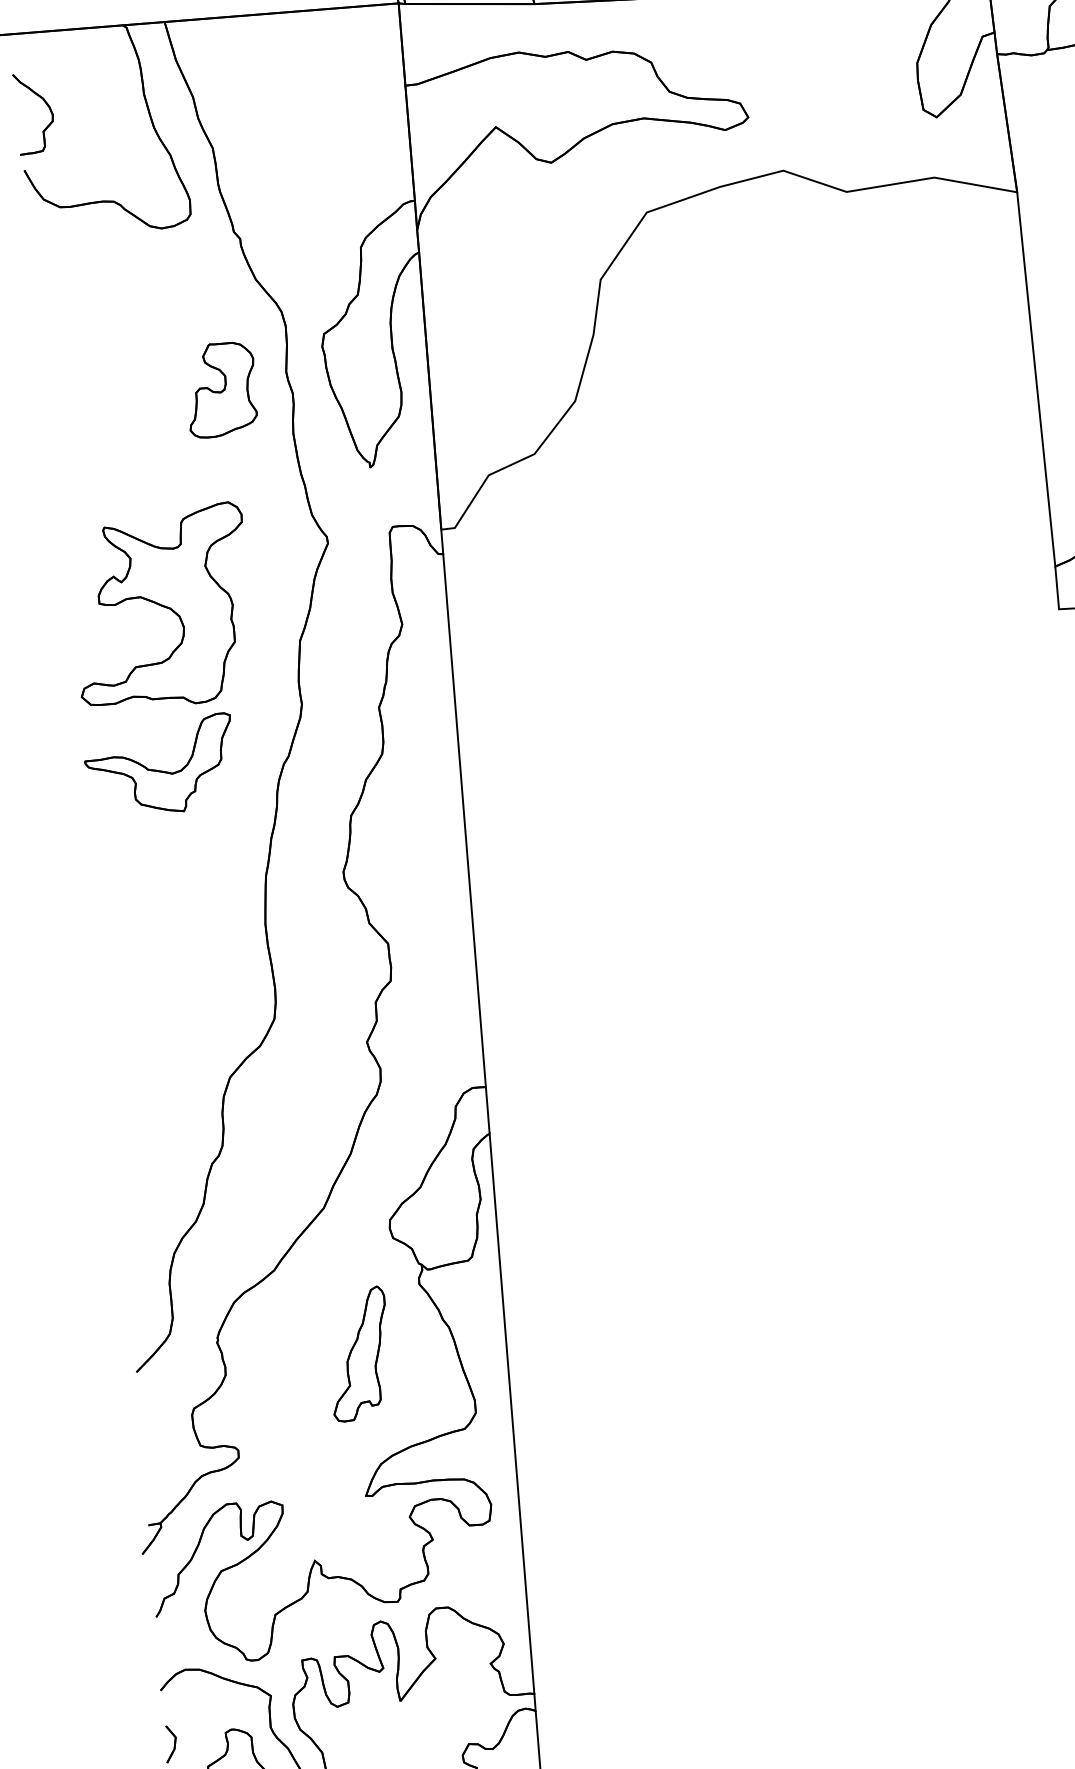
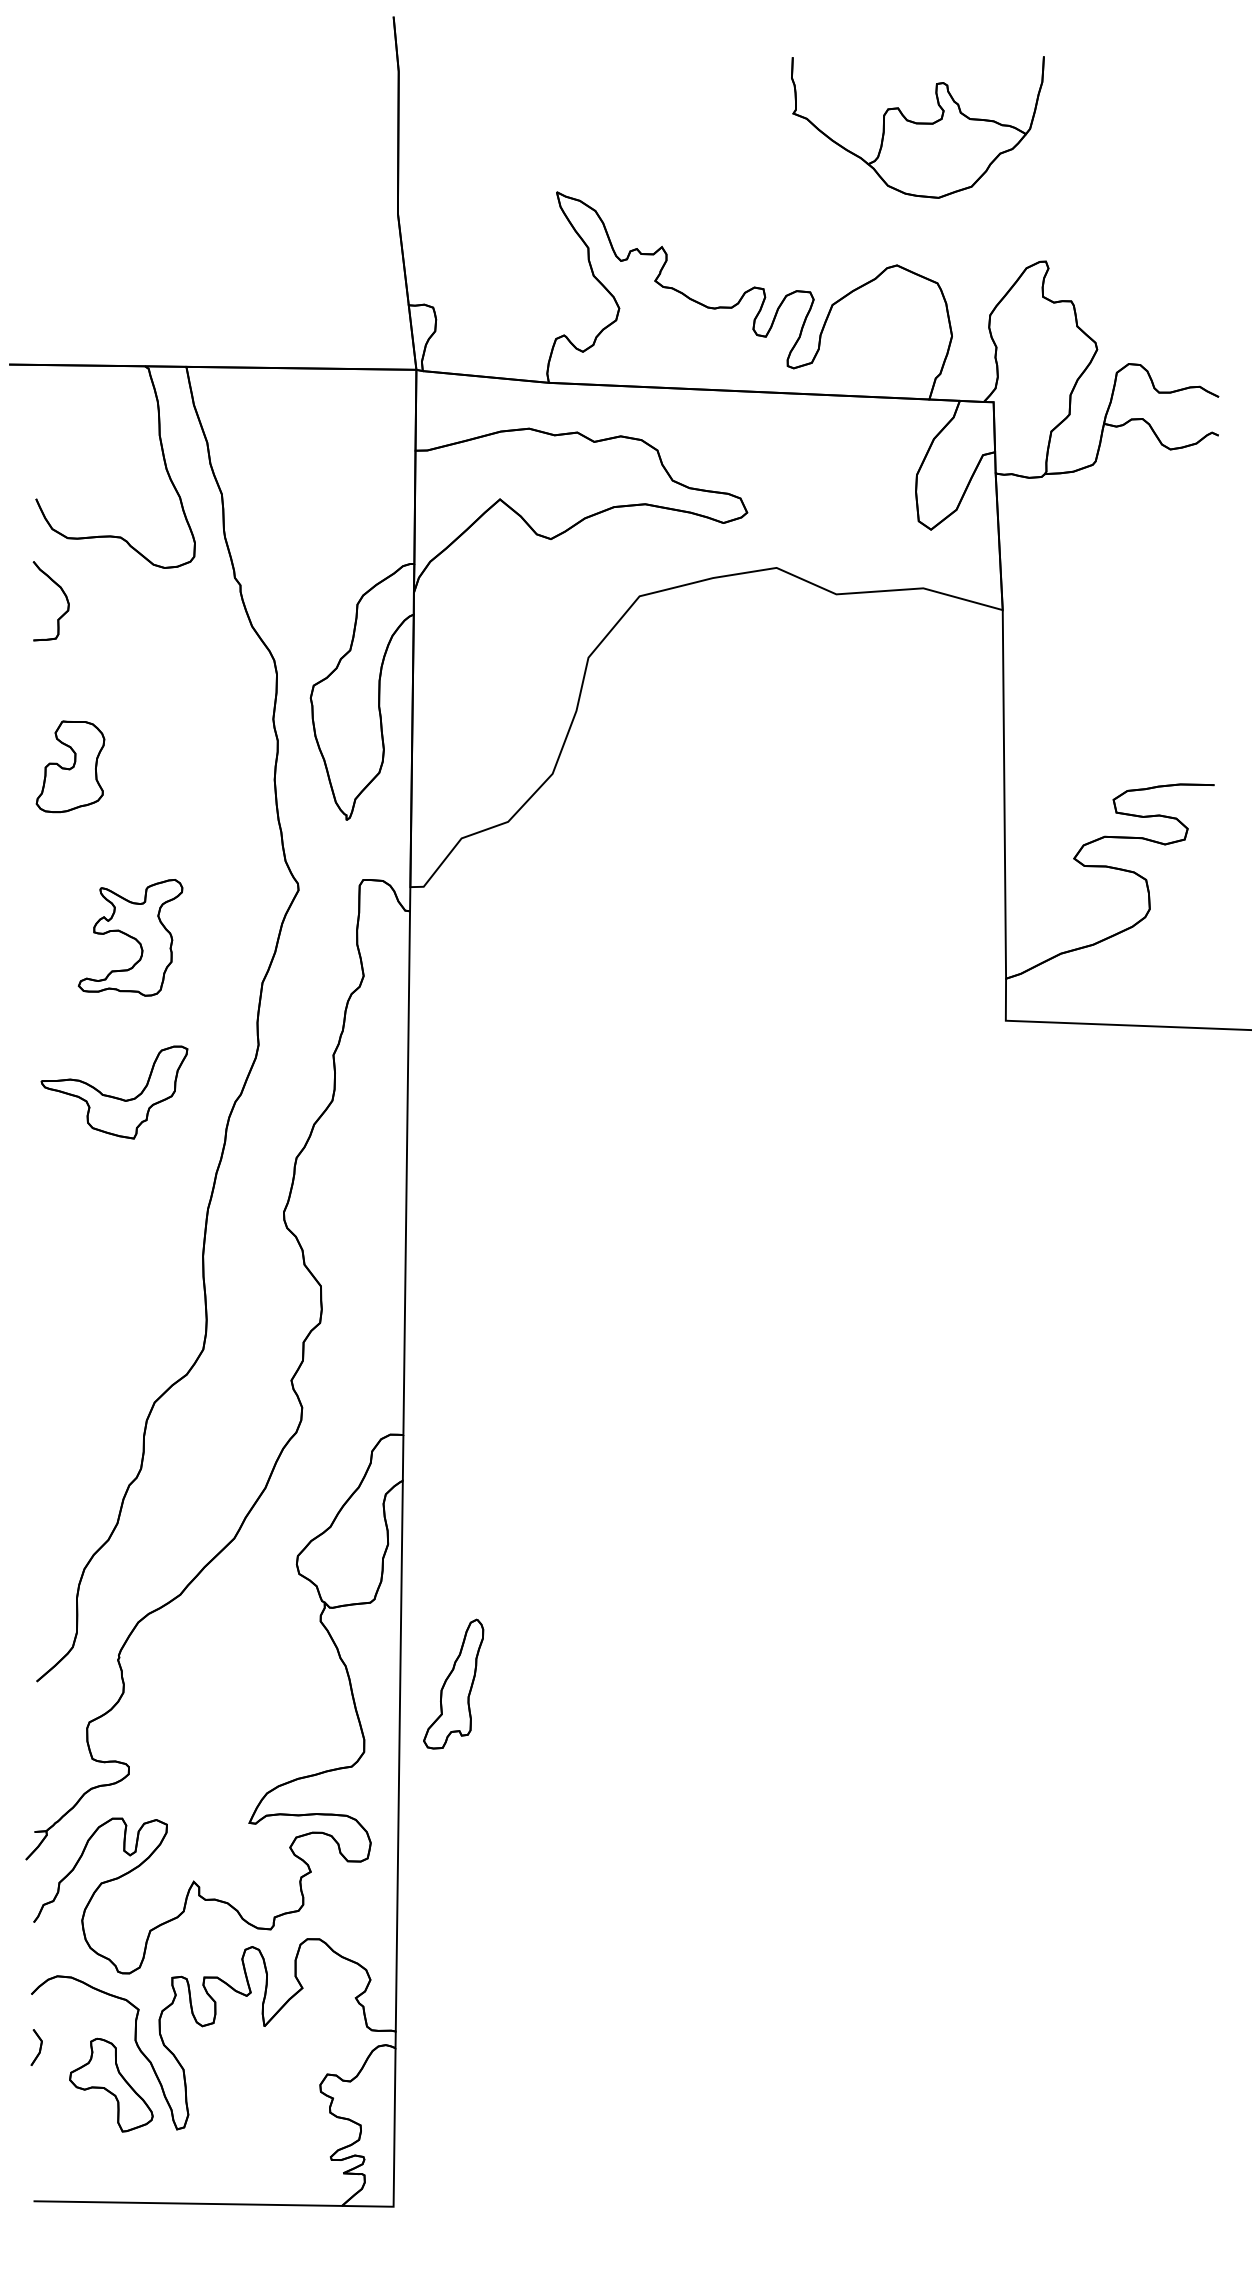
part: (46, 105) -> (63, 594), moved
part: (221, 389) -> (70, 766), moved
part: (161, 607) -> (130, 937), size x0.6
part: (359, 1353) -> (453, 1683), moved

